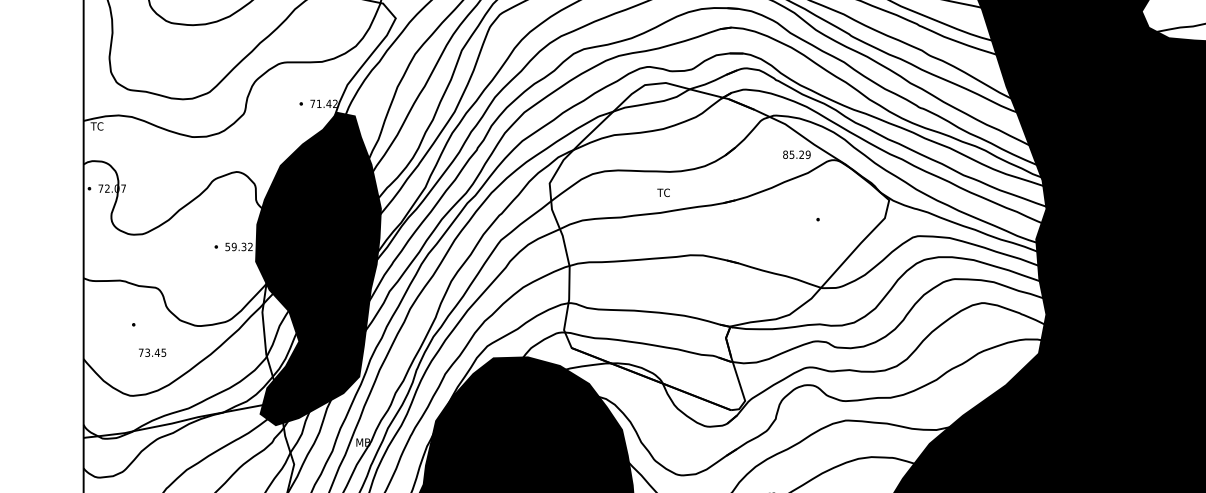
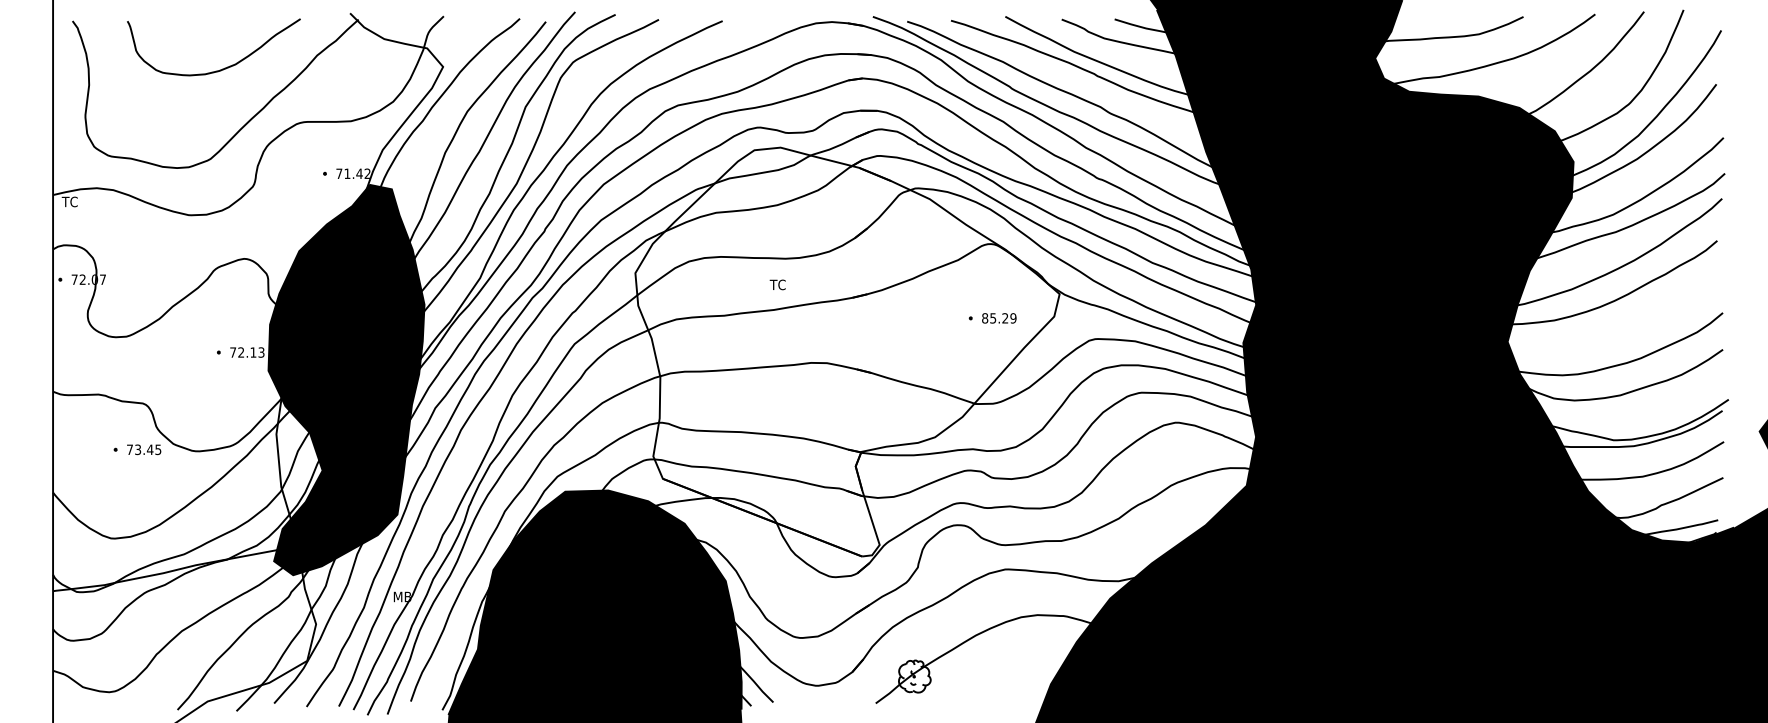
text: (797, 154) -> (999, 318), moved
text: (239, 246) -> (247, 352), 59.32 -> 72.13
text: (152, 352) -> (144, 449), moved

